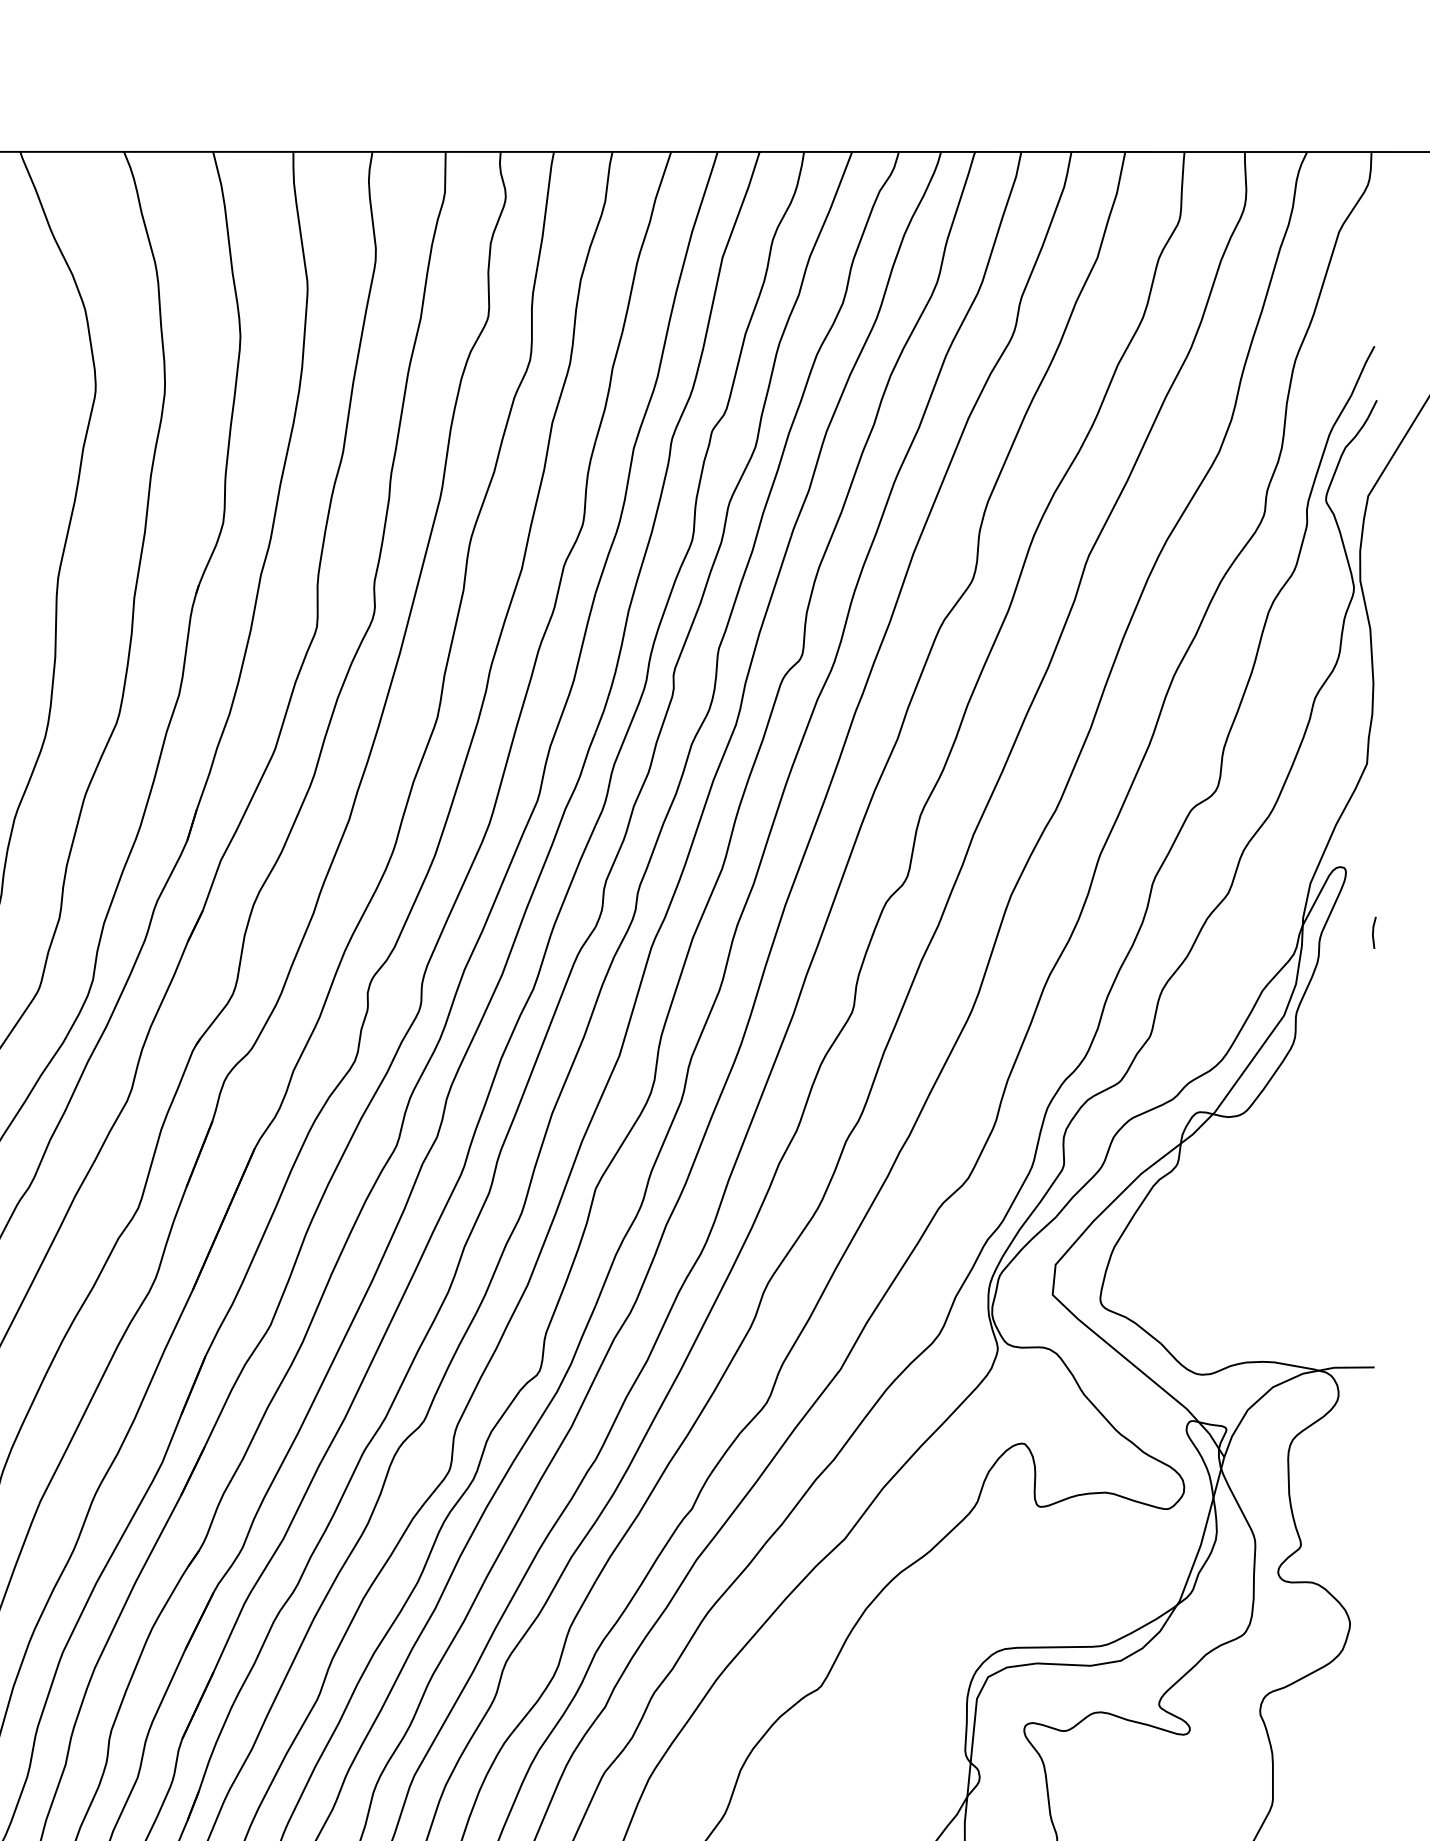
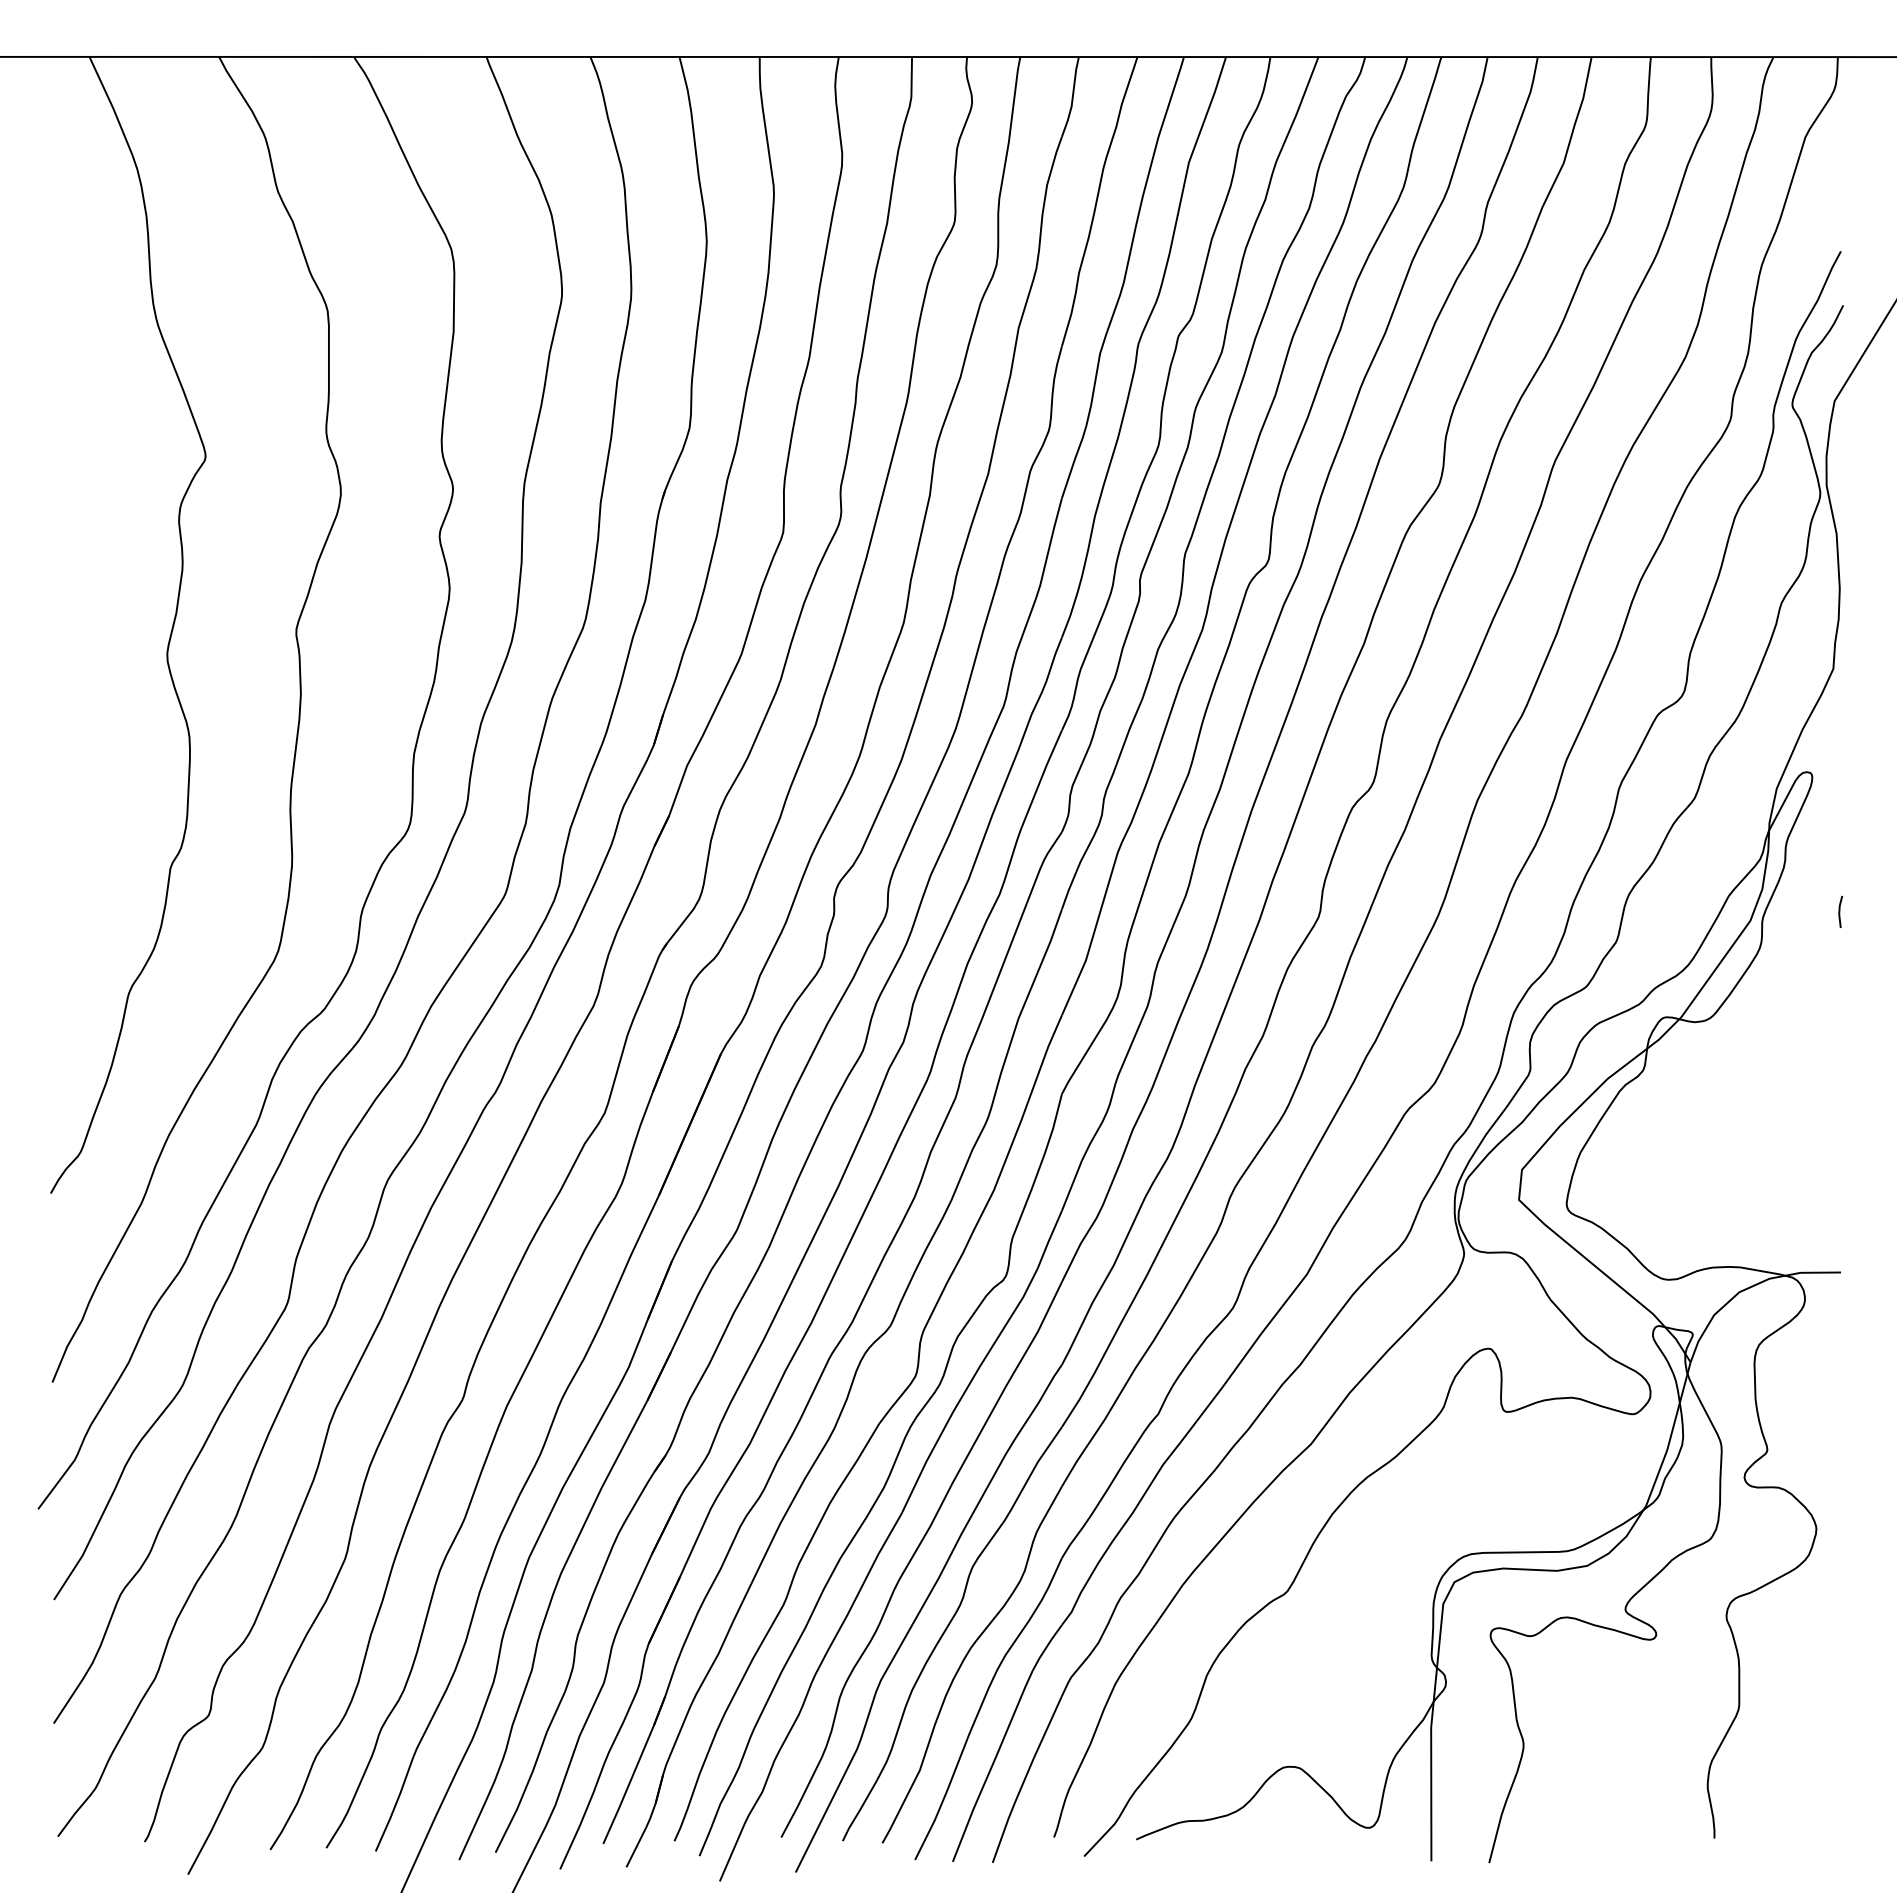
line: (1374, 932) -> (1840, 911), moved

